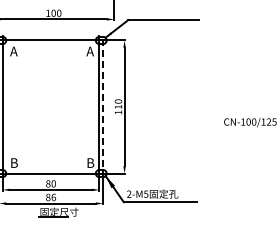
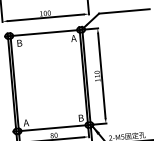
text: (13, 51) -> (19, 43), A -> B
line: (103, 107) -> (86, 77), dashed -> solid
text: (13, 162) -> (25, 122), B -> A

